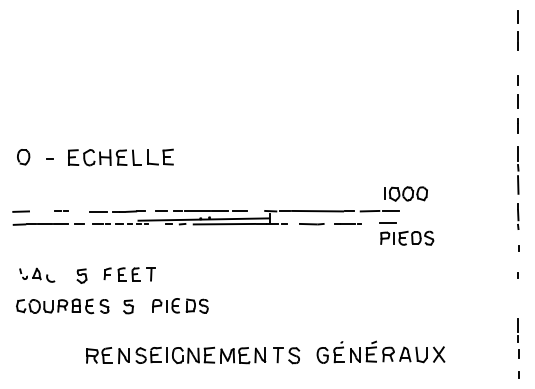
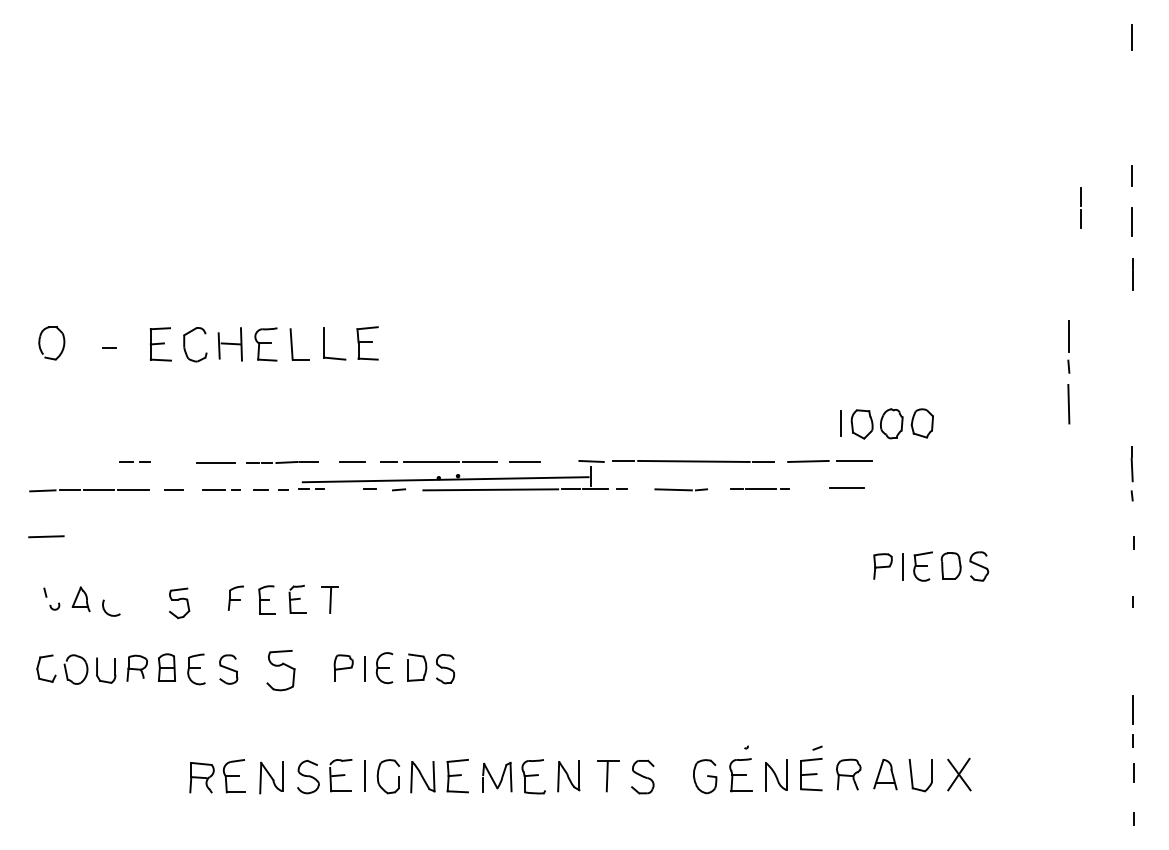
line: (517, 40) -> (1080, 206), moved
line: (518, 170) -> (1069, 372), moved
line: (20, 211) -> (45, 536), moved
part: (407, 237) -> (931, 564), moved
part: (128, 306) -> (280, 669), size x1.4

